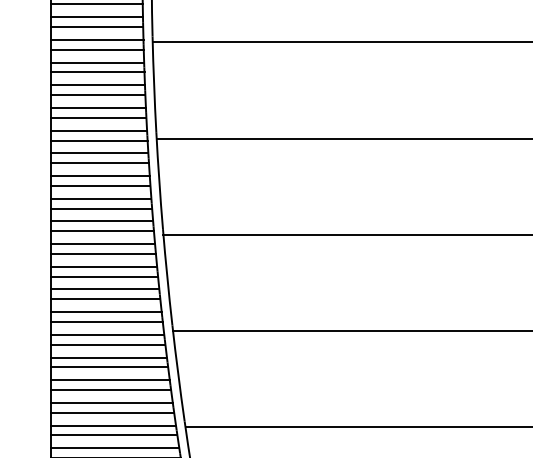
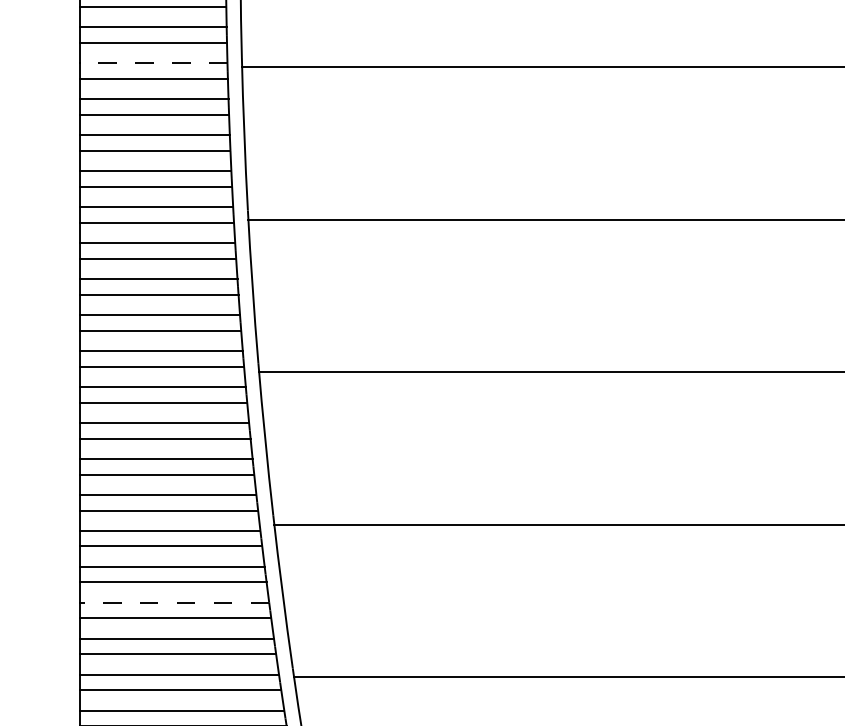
line: (96, 39) -> (152, 62), solid -> dashed
line: (110, 380) -> (175, 603), solid -> dashed

